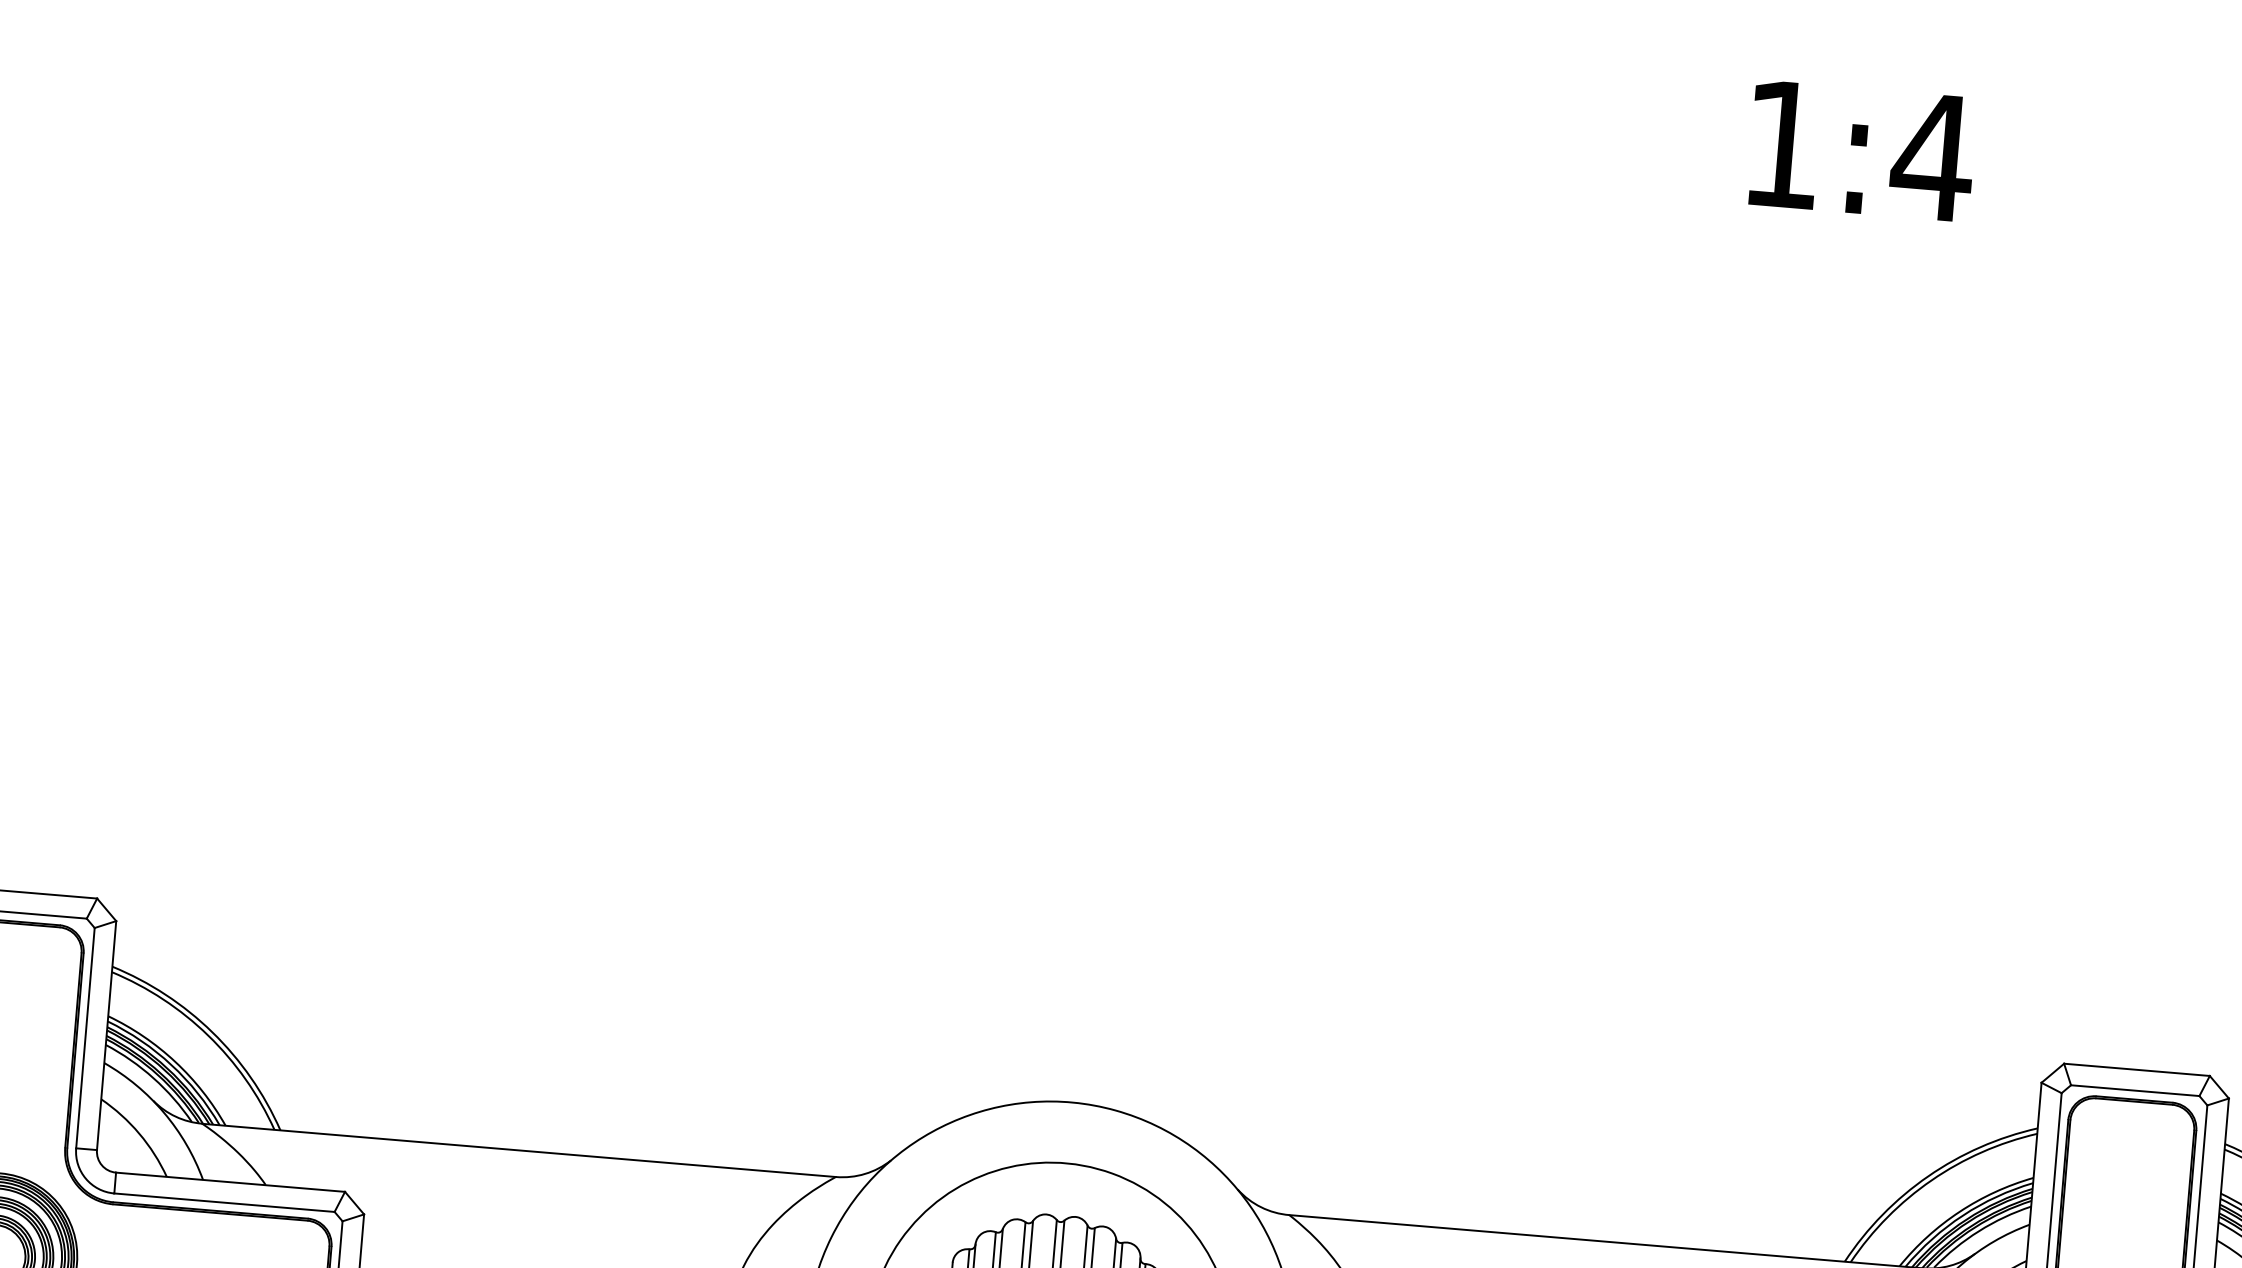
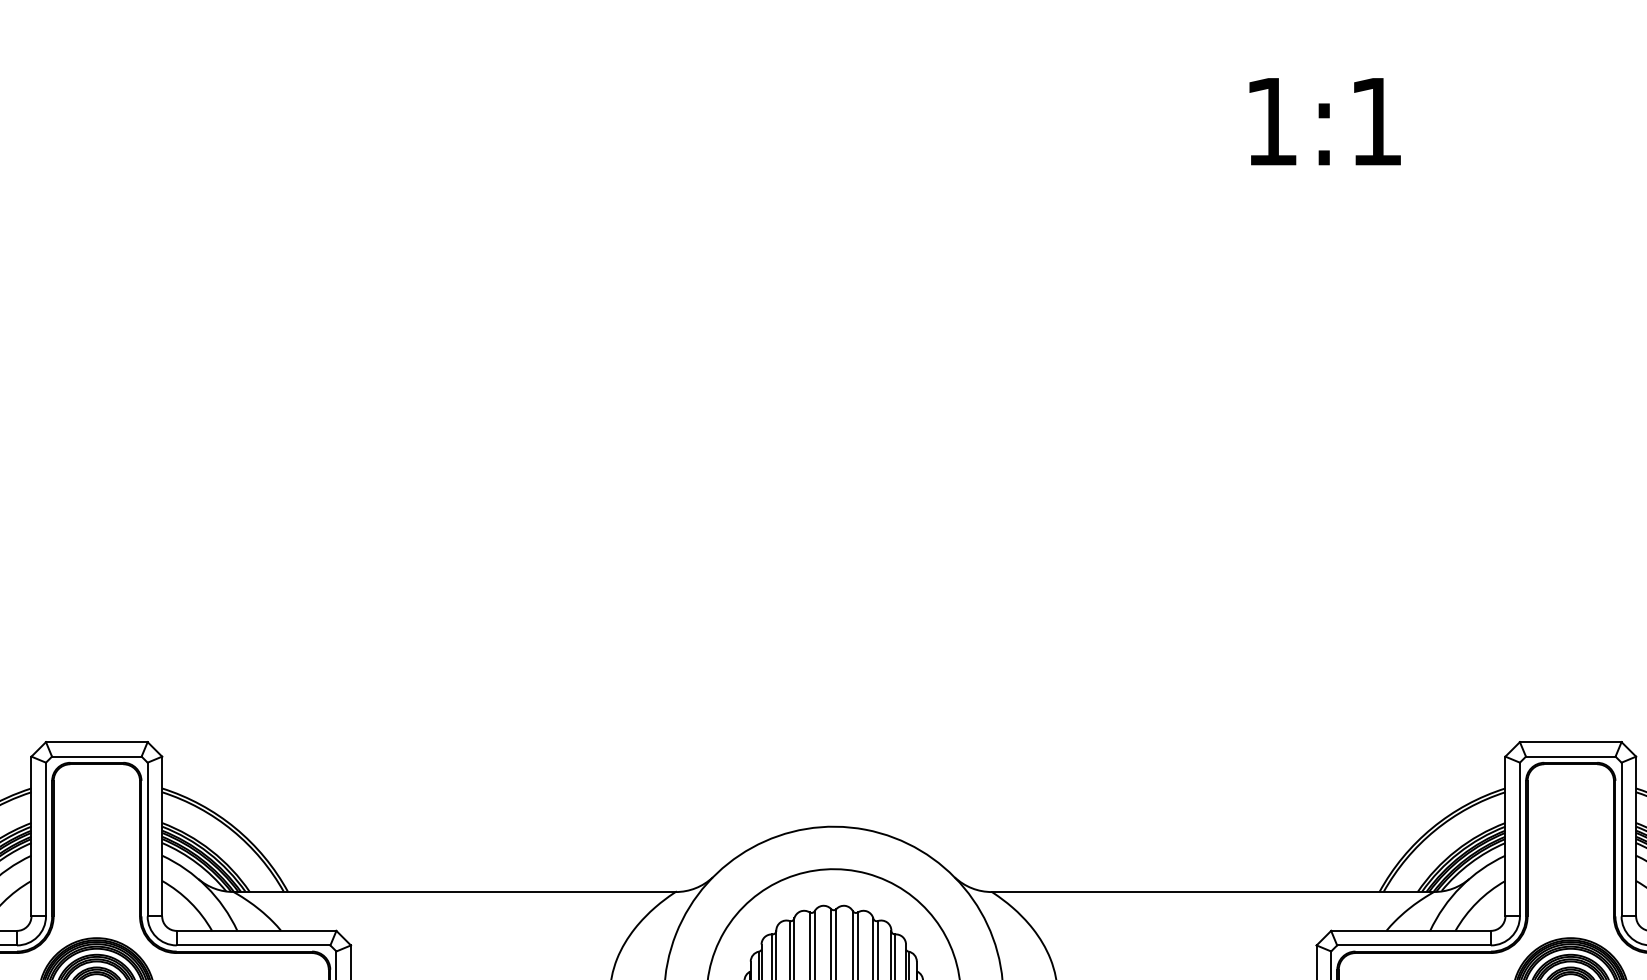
text: (1931, 156) -> (1375, 121), 1:4 -> 1:1

